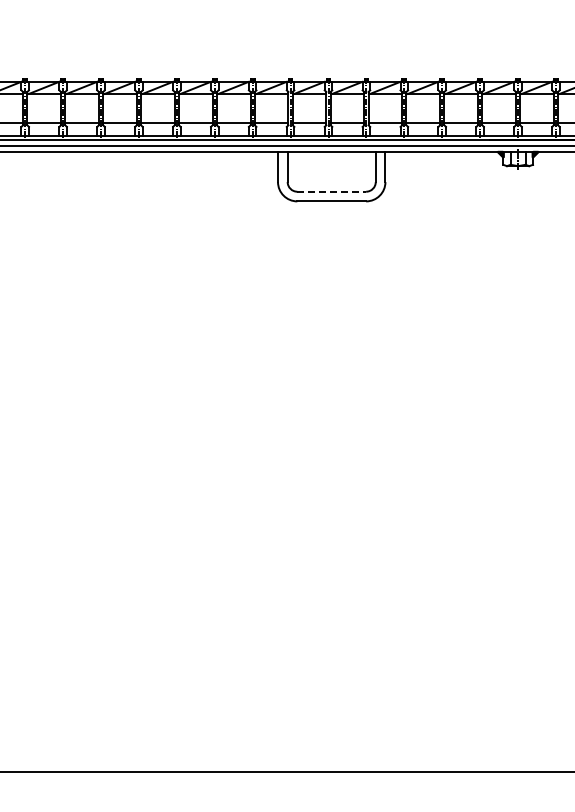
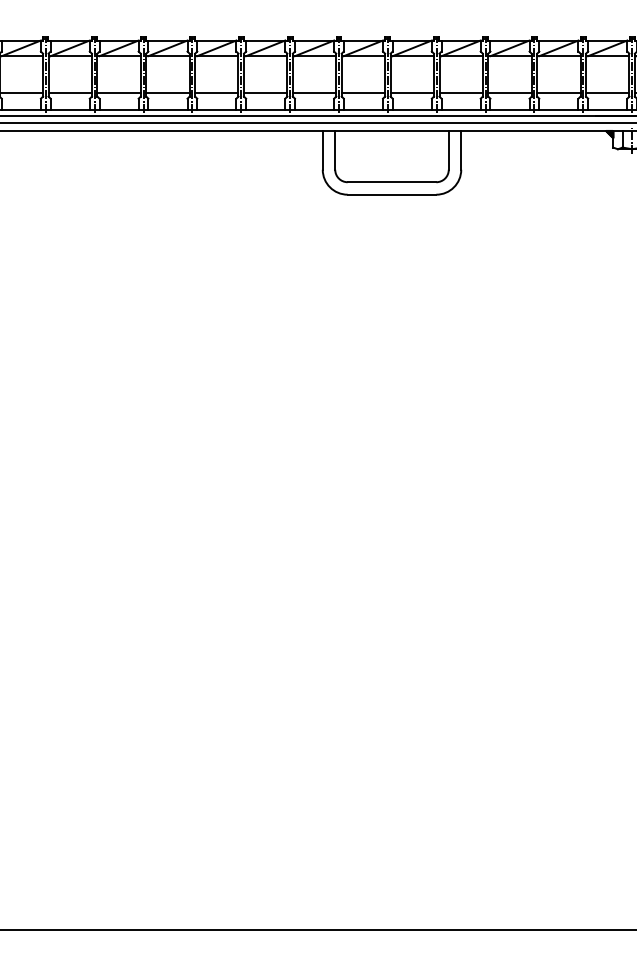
line: (332, 191) -> (392, 181), dashed -> solid

